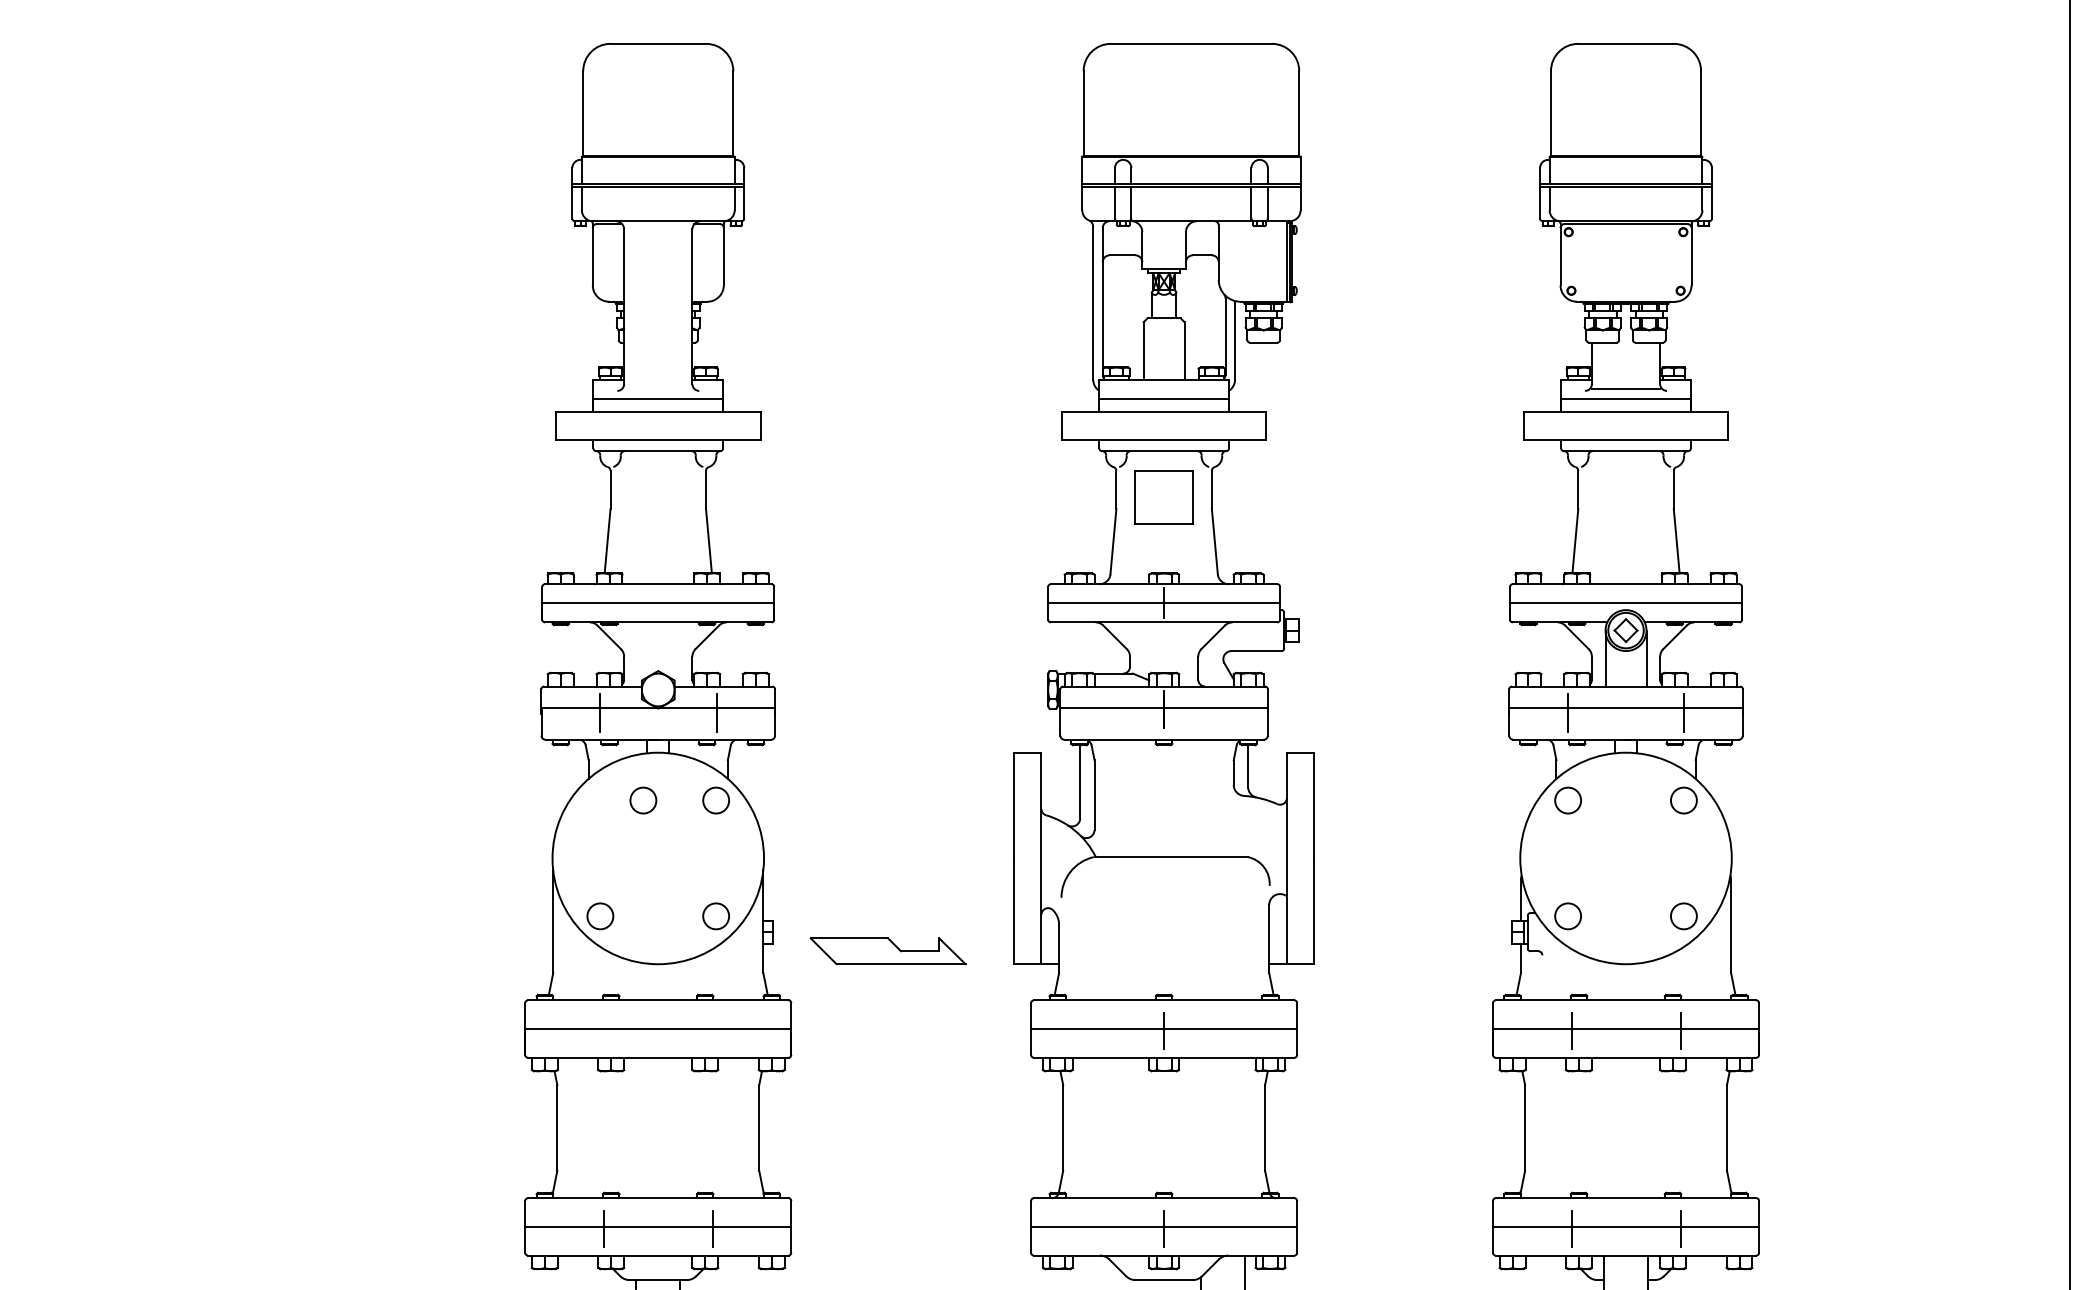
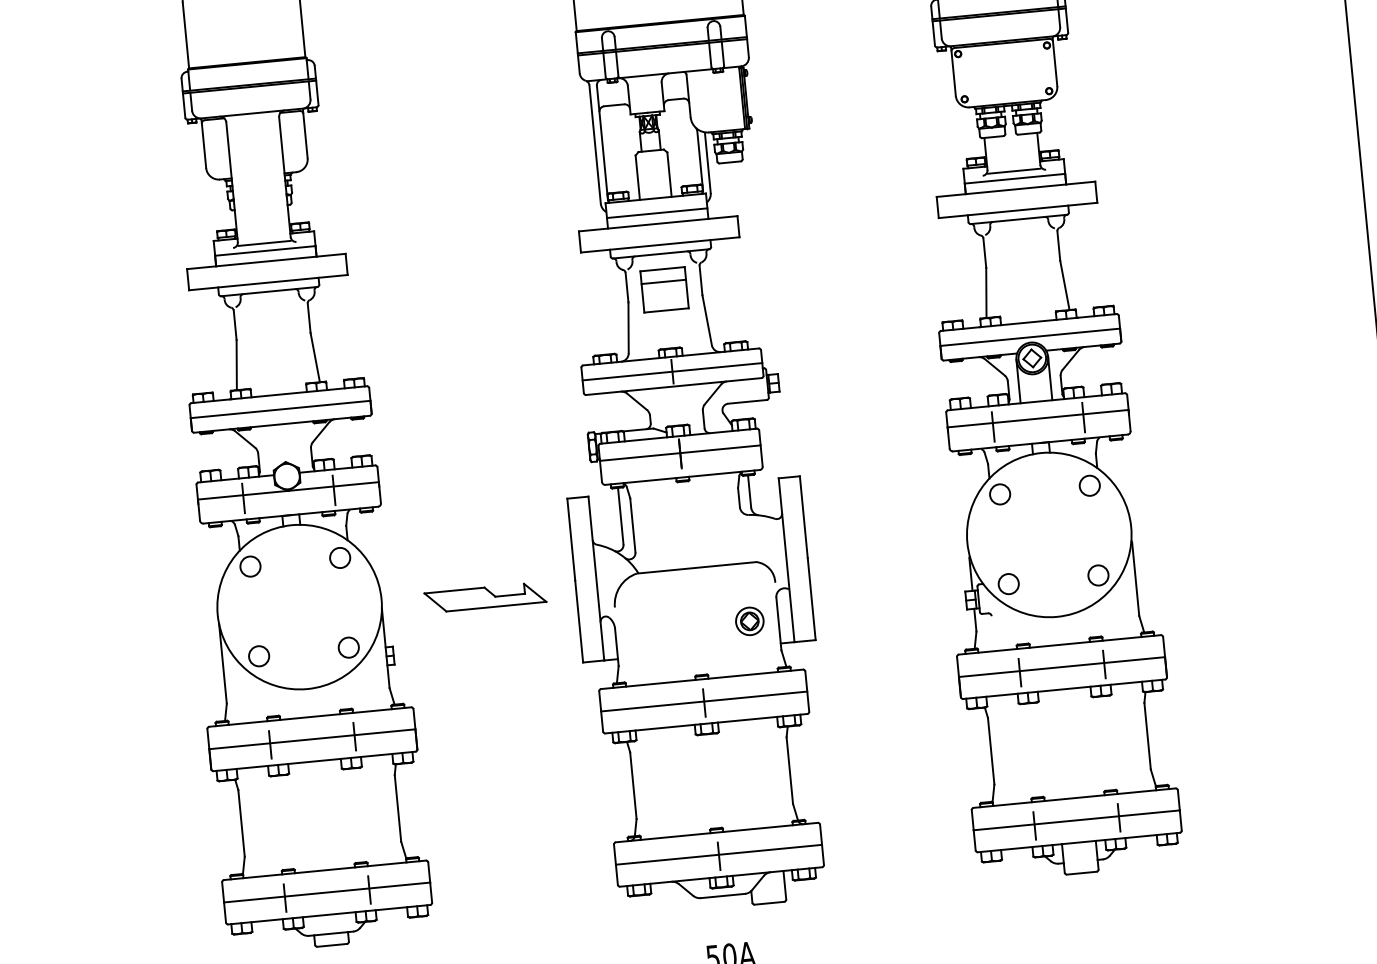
line: (657, 388) -> (263, 243), added
line: (1163, 487) -> (663, 282), added
circle: (643, 800) -> (250, 566), moved
part: (1231, 931) -> (749, 620), added
part: (887, 951) -> (485, 597), moved
line: (603, 1030) -> (270, 744), added
line: (712, 1030) -> (354, 736), added

